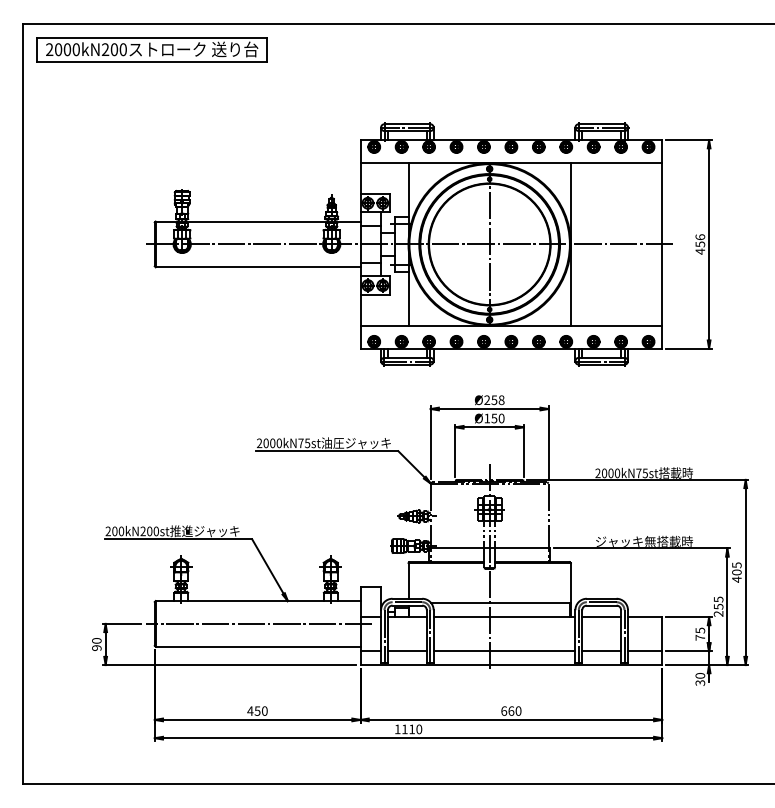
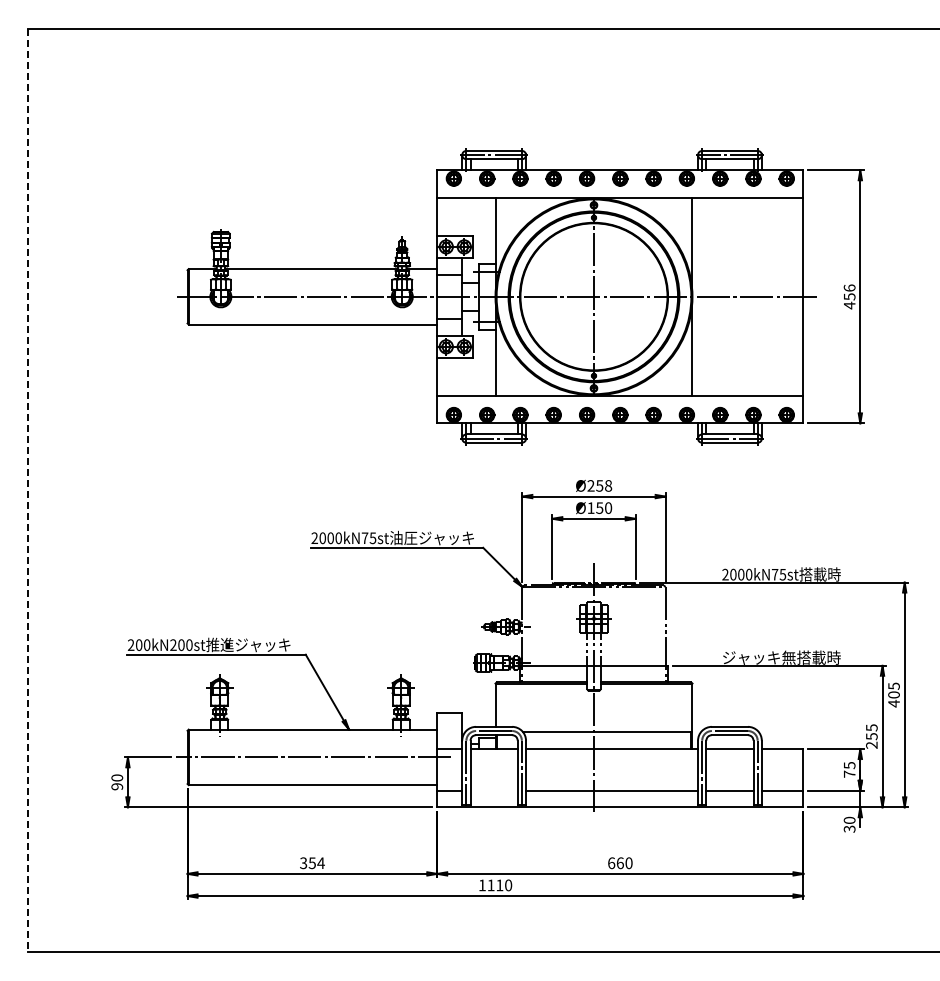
part: (152, 49) -> (184, 60), removed
line: (23, 404) -> (28, 490), solid -> dashed
line: (406, 651) -> (493, 790), removed
text: (256, 711) -> (311, 863), 450 -> 354

